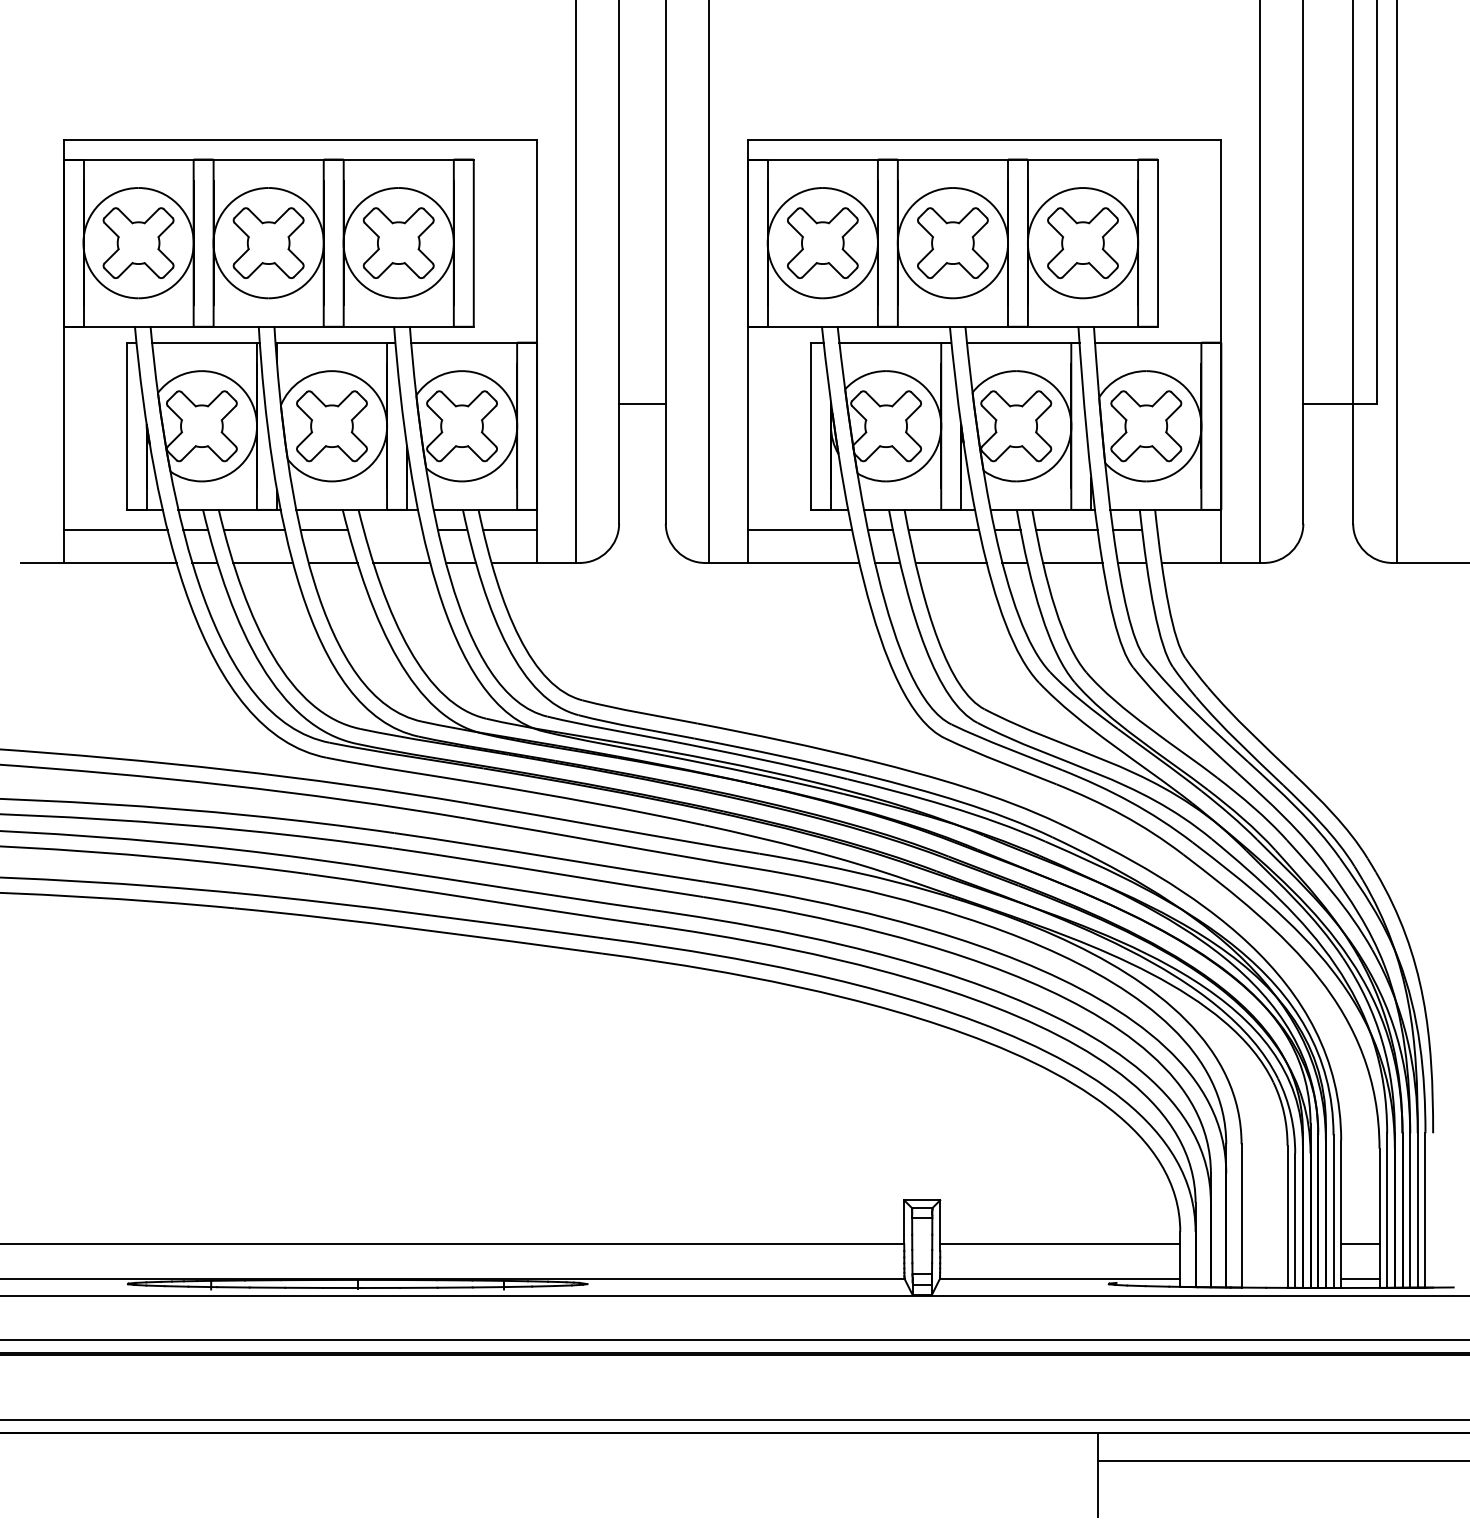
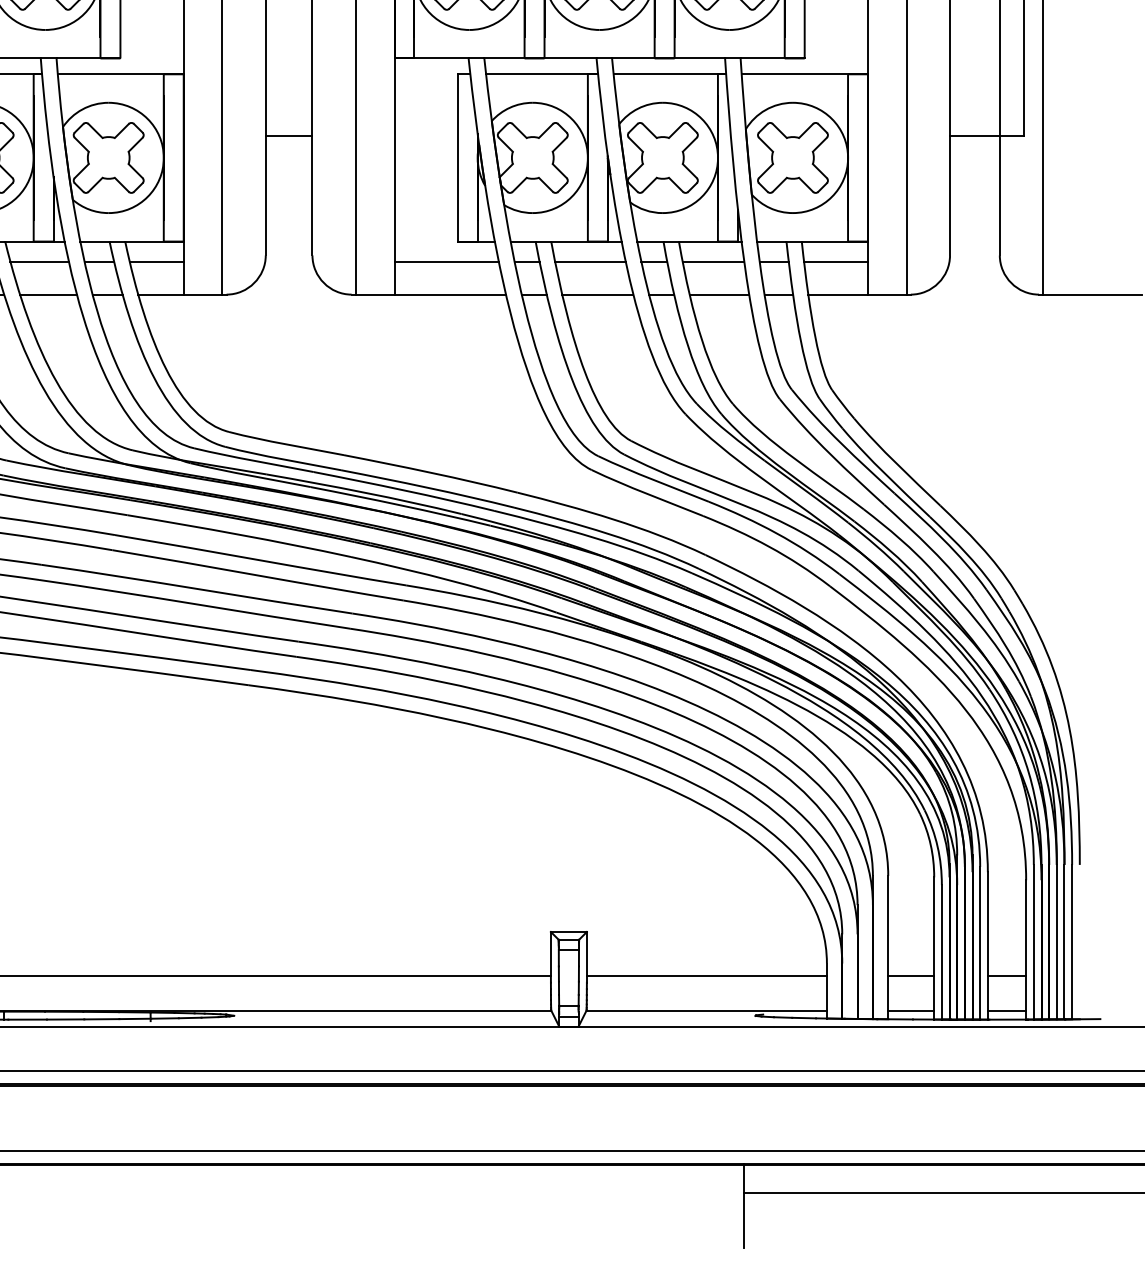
line: (392, 530) -> (39, 262), added
line: (1189, 530) -> (836, 262), added
line: (1264, 1244) -> (911, 976), added
line: (1264, 1278) -> (911, 1010), added

